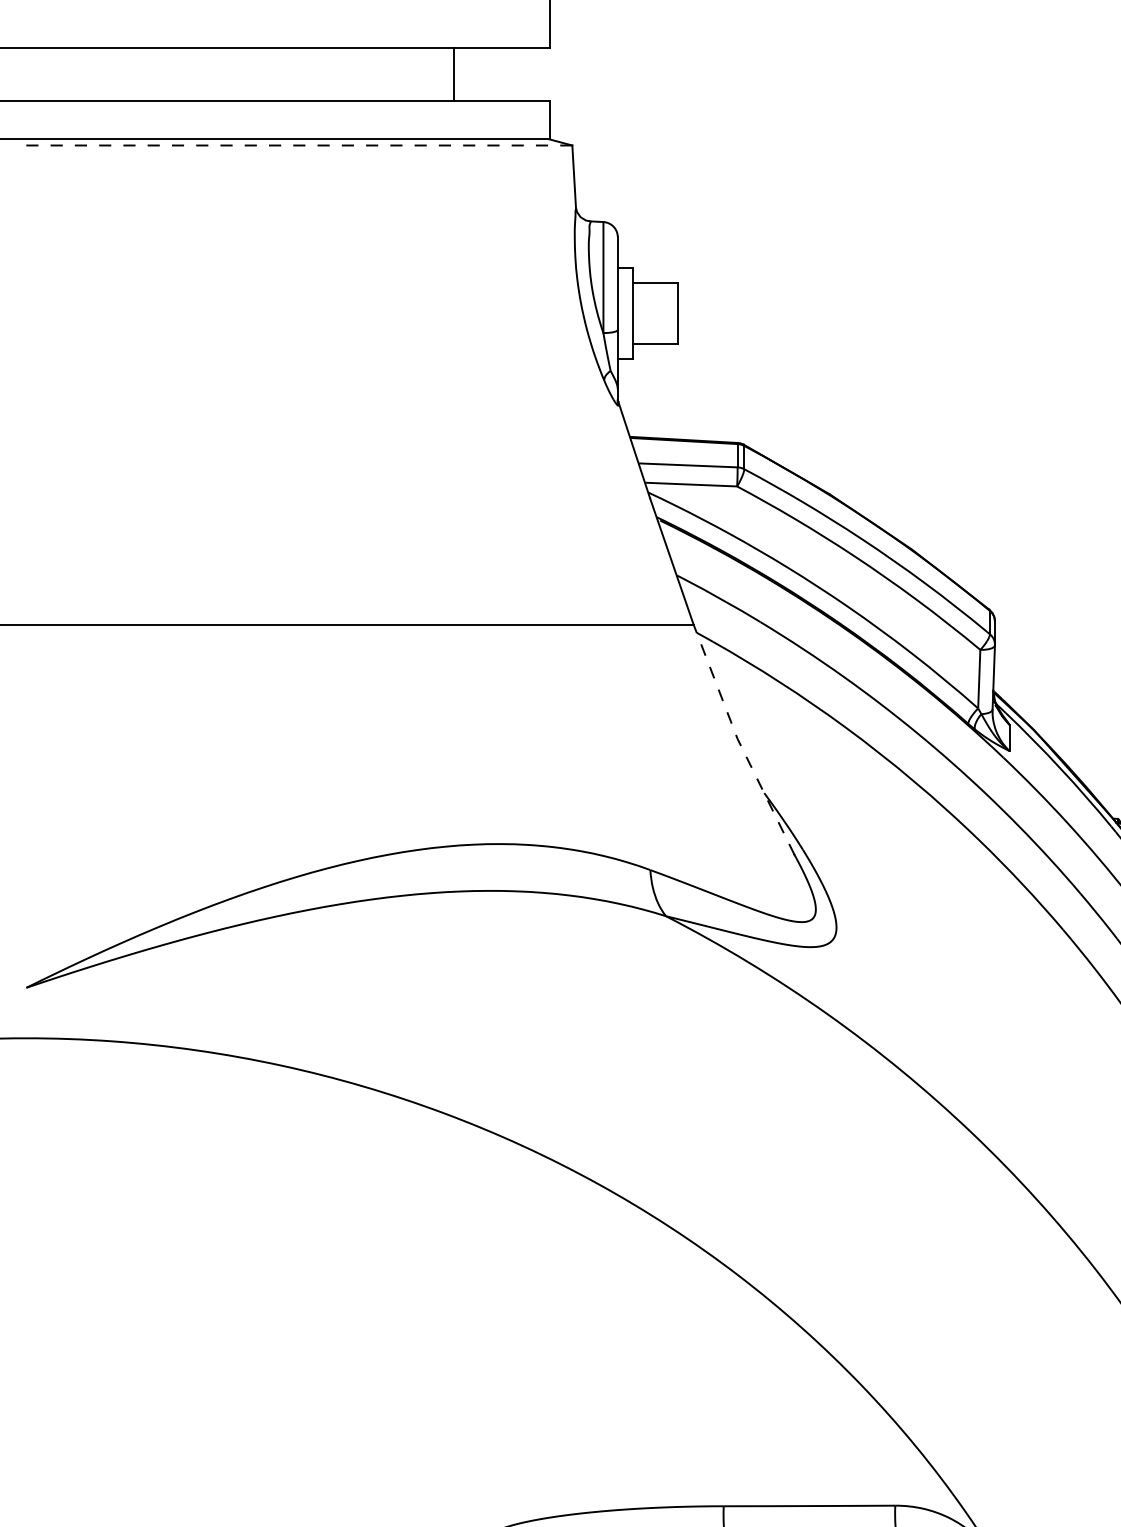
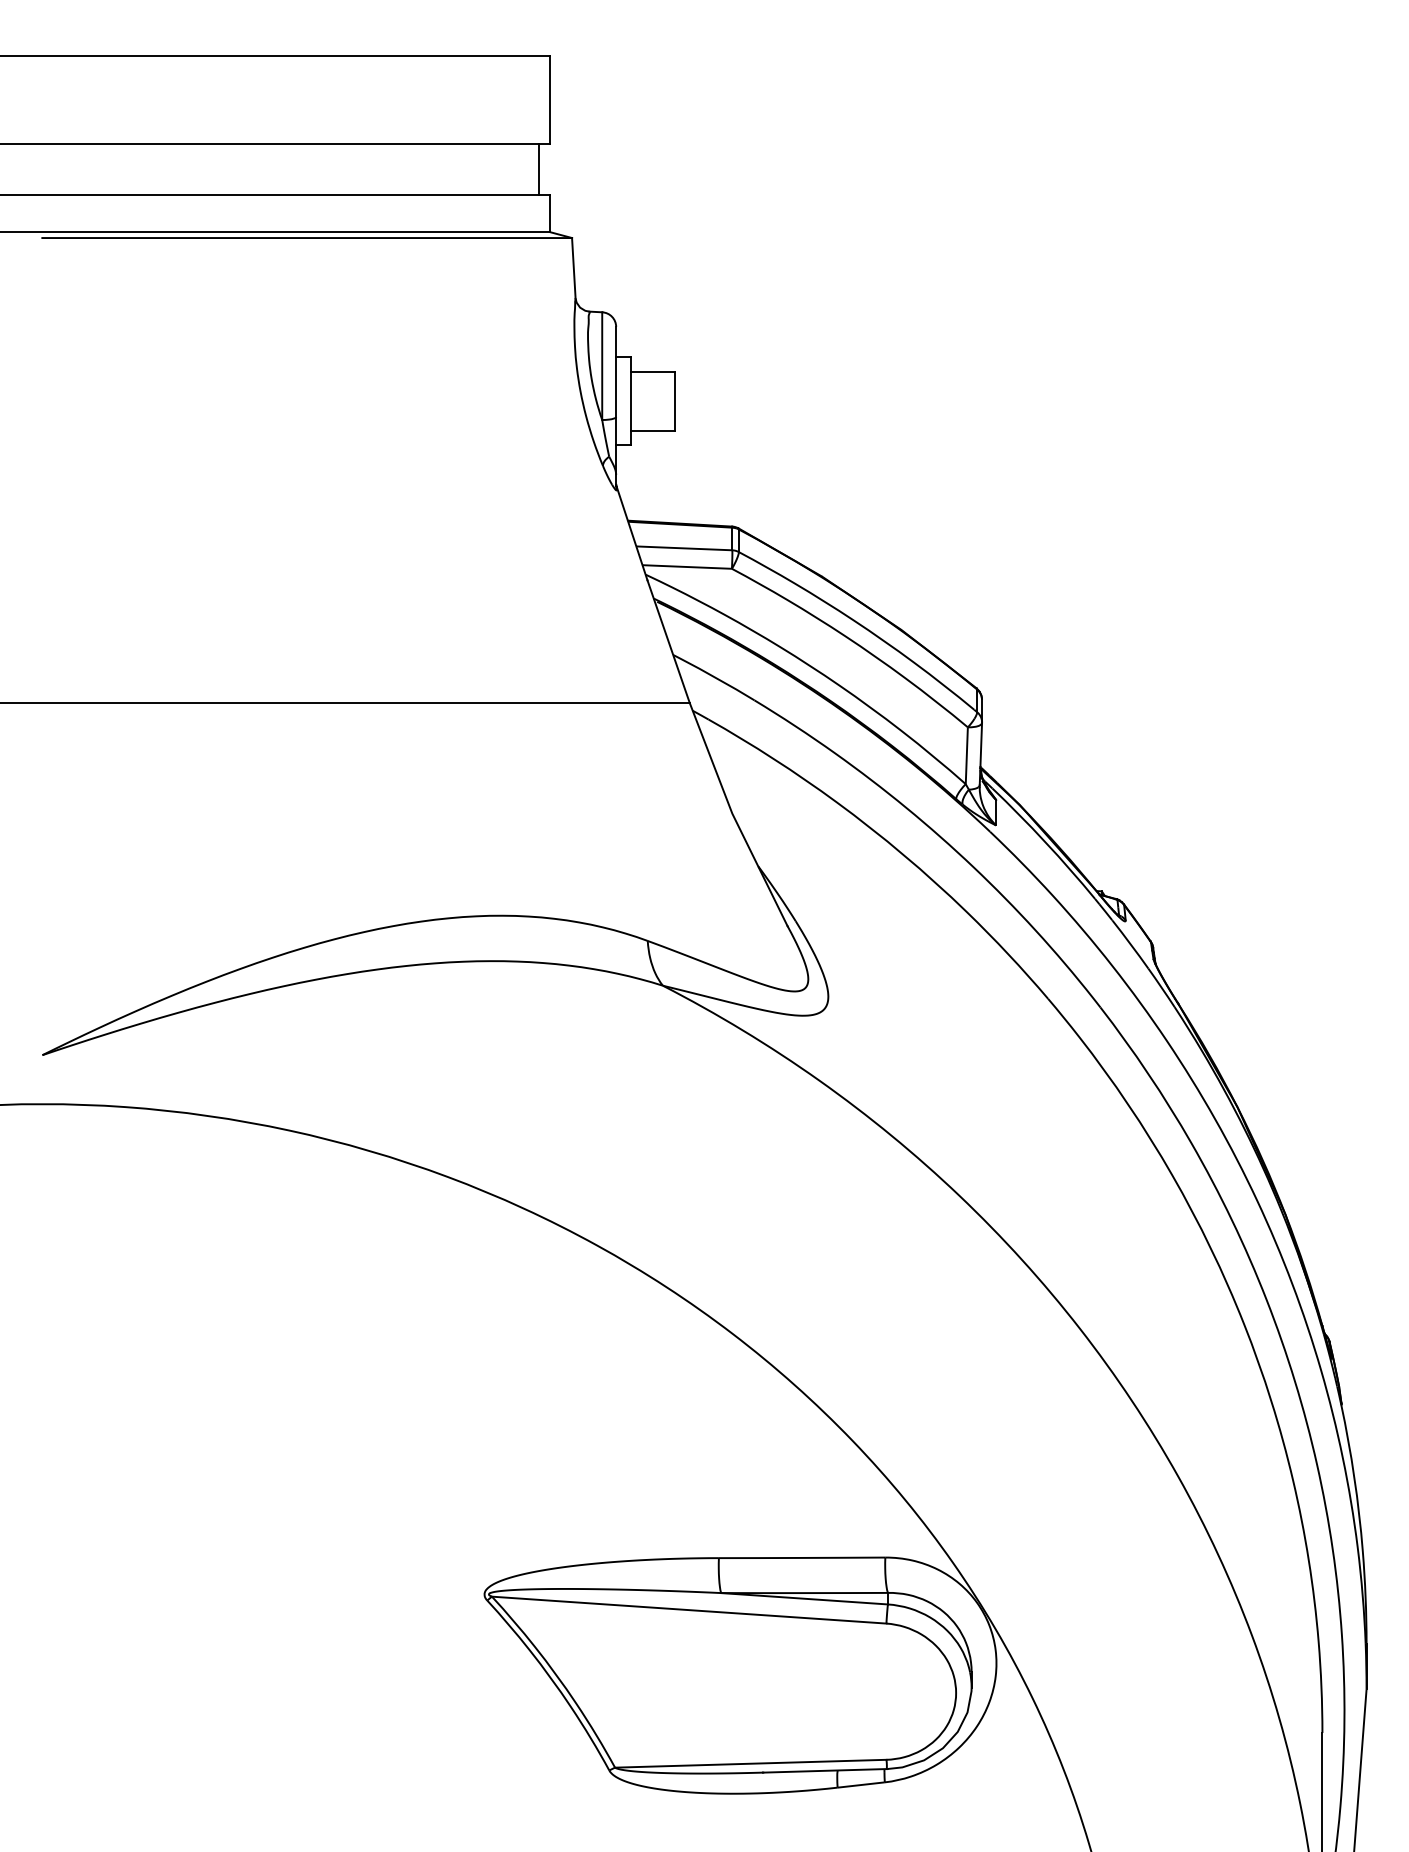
line: (454, 74) -> (539, 169), moved
line: (299, 145) -> (307, 238), dashed -> solid
line: (738, 741) -> (733, 816), dashed -> solid

